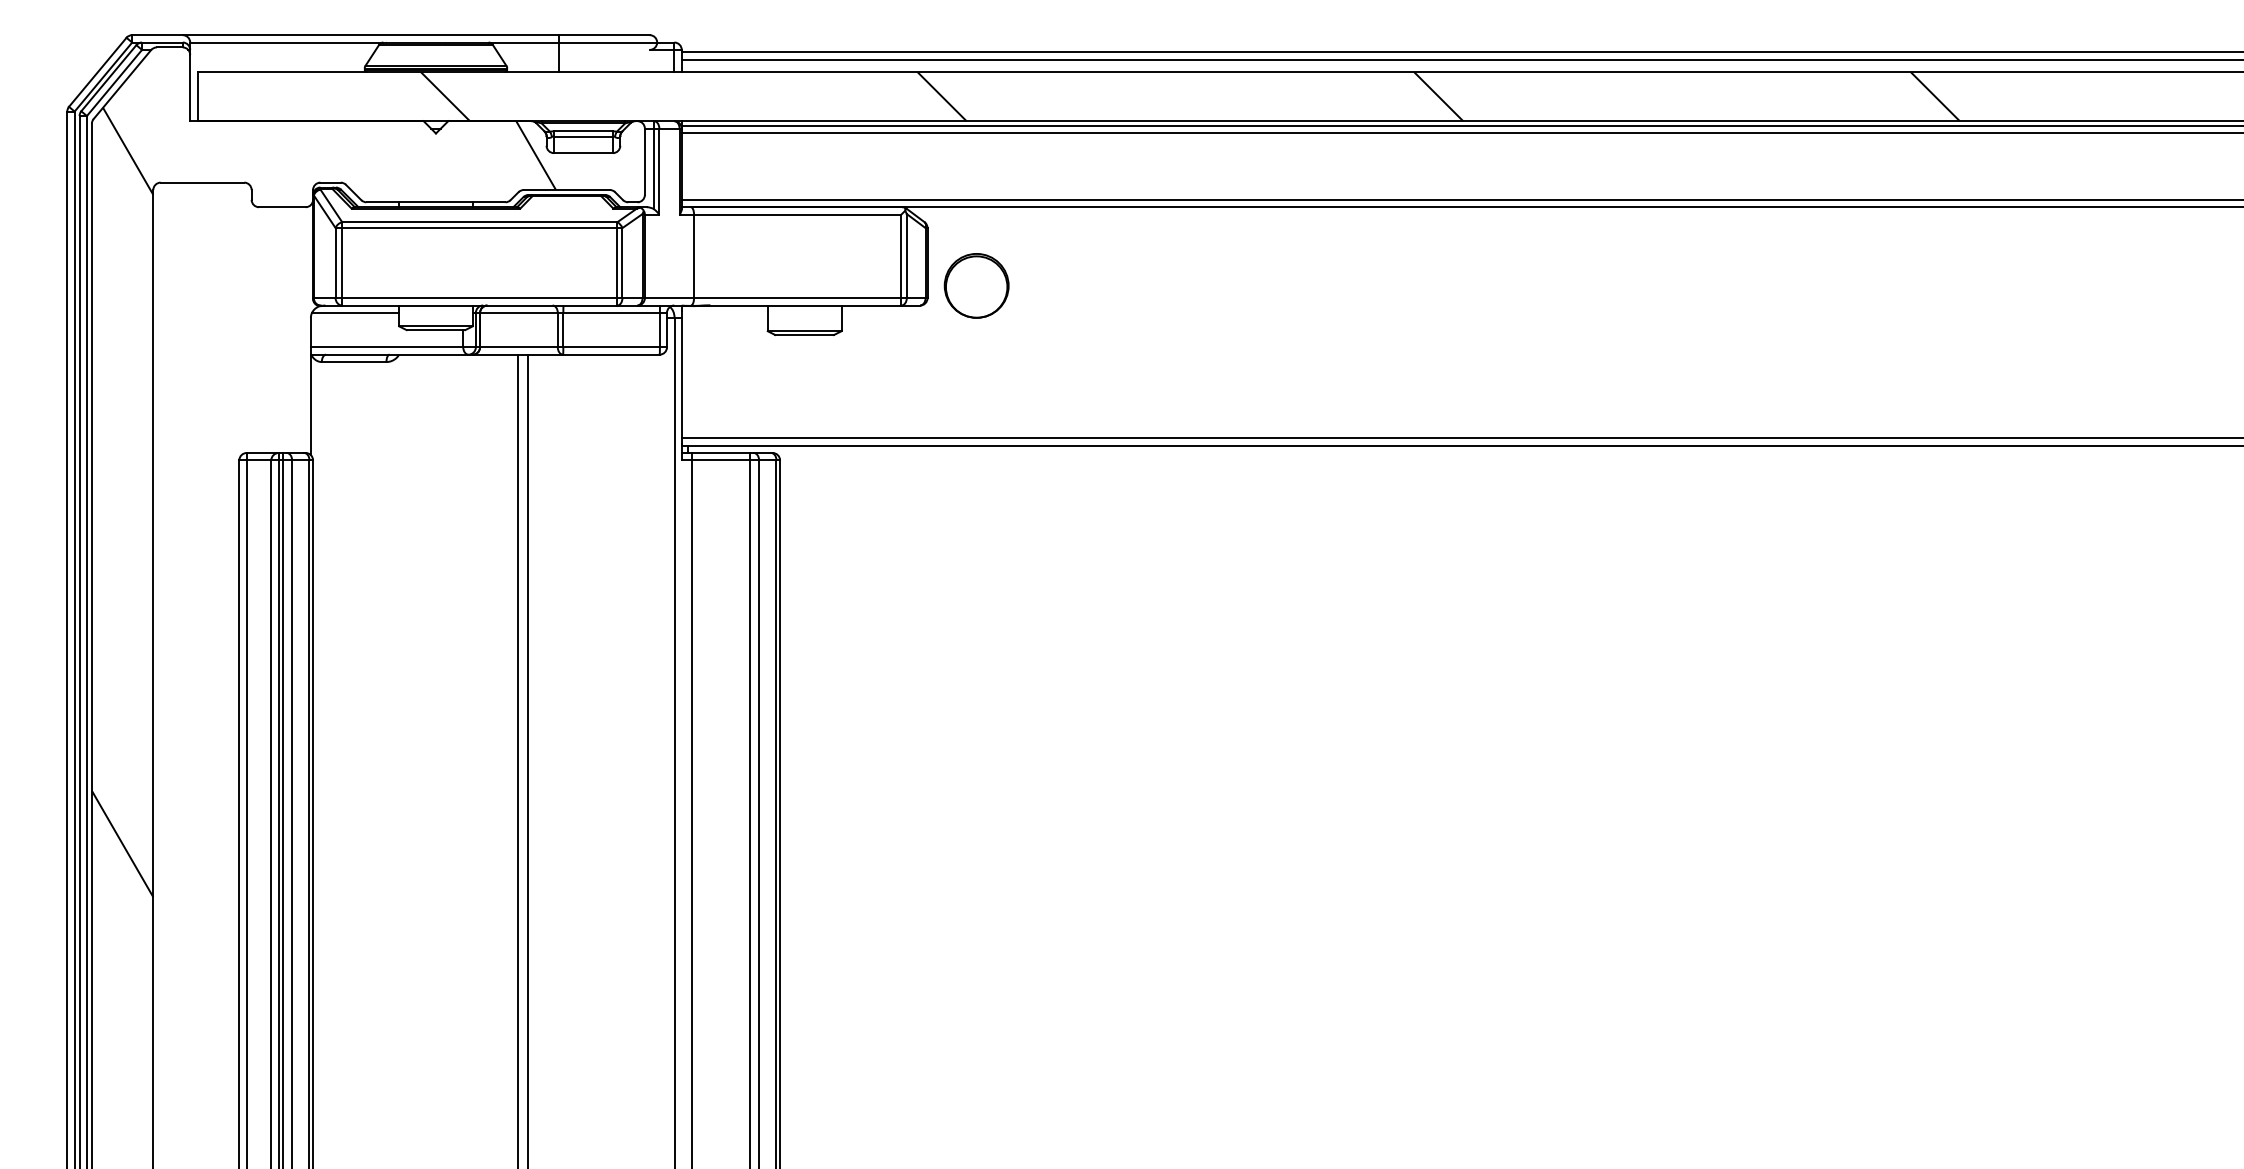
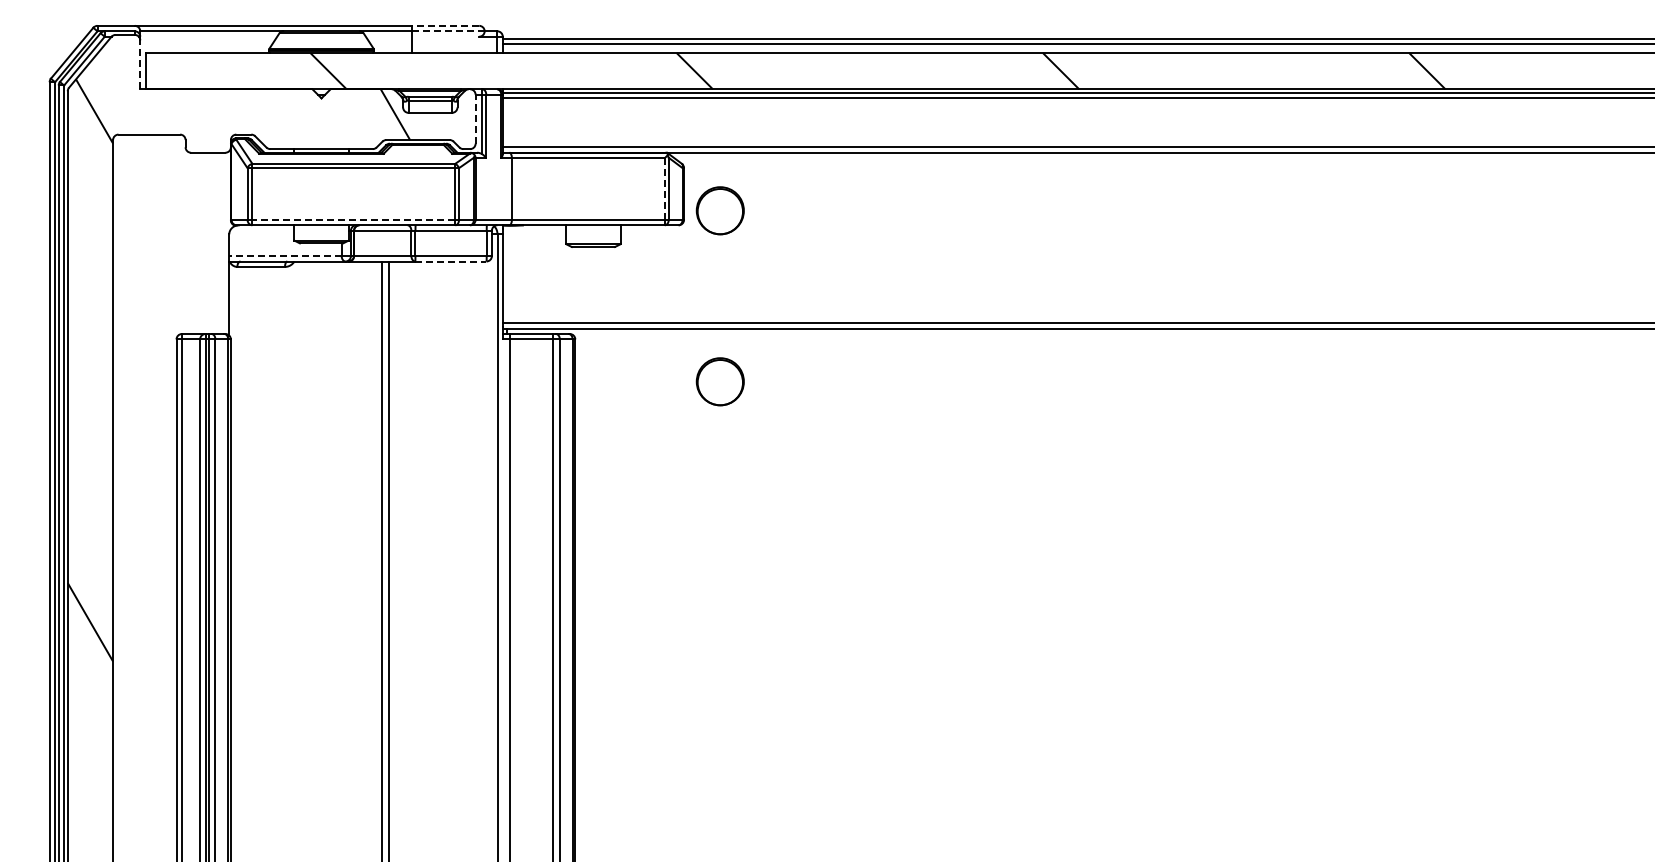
line: (604, 34) -> (445, 25), solid -> dashed
line: (608, 42) -> (448, 31), solid -> dashed
line: (190, 87) -> (140, 64), solid -> dashed
line: (644, 160) -> (475, 118), solid -> dashed
line: (900, 257) -> (664, 189), solid -> dashed
line: (479, 297) -> (353, 219), solid -> dashed
line: (355, 312) -> (262, 230), removed
line: (385, 347) -> (284, 256), solid -> dashed
line: (610, 354) -> (450, 261), solid -> dashed
part: (975, 517) -> (719, 381), added

